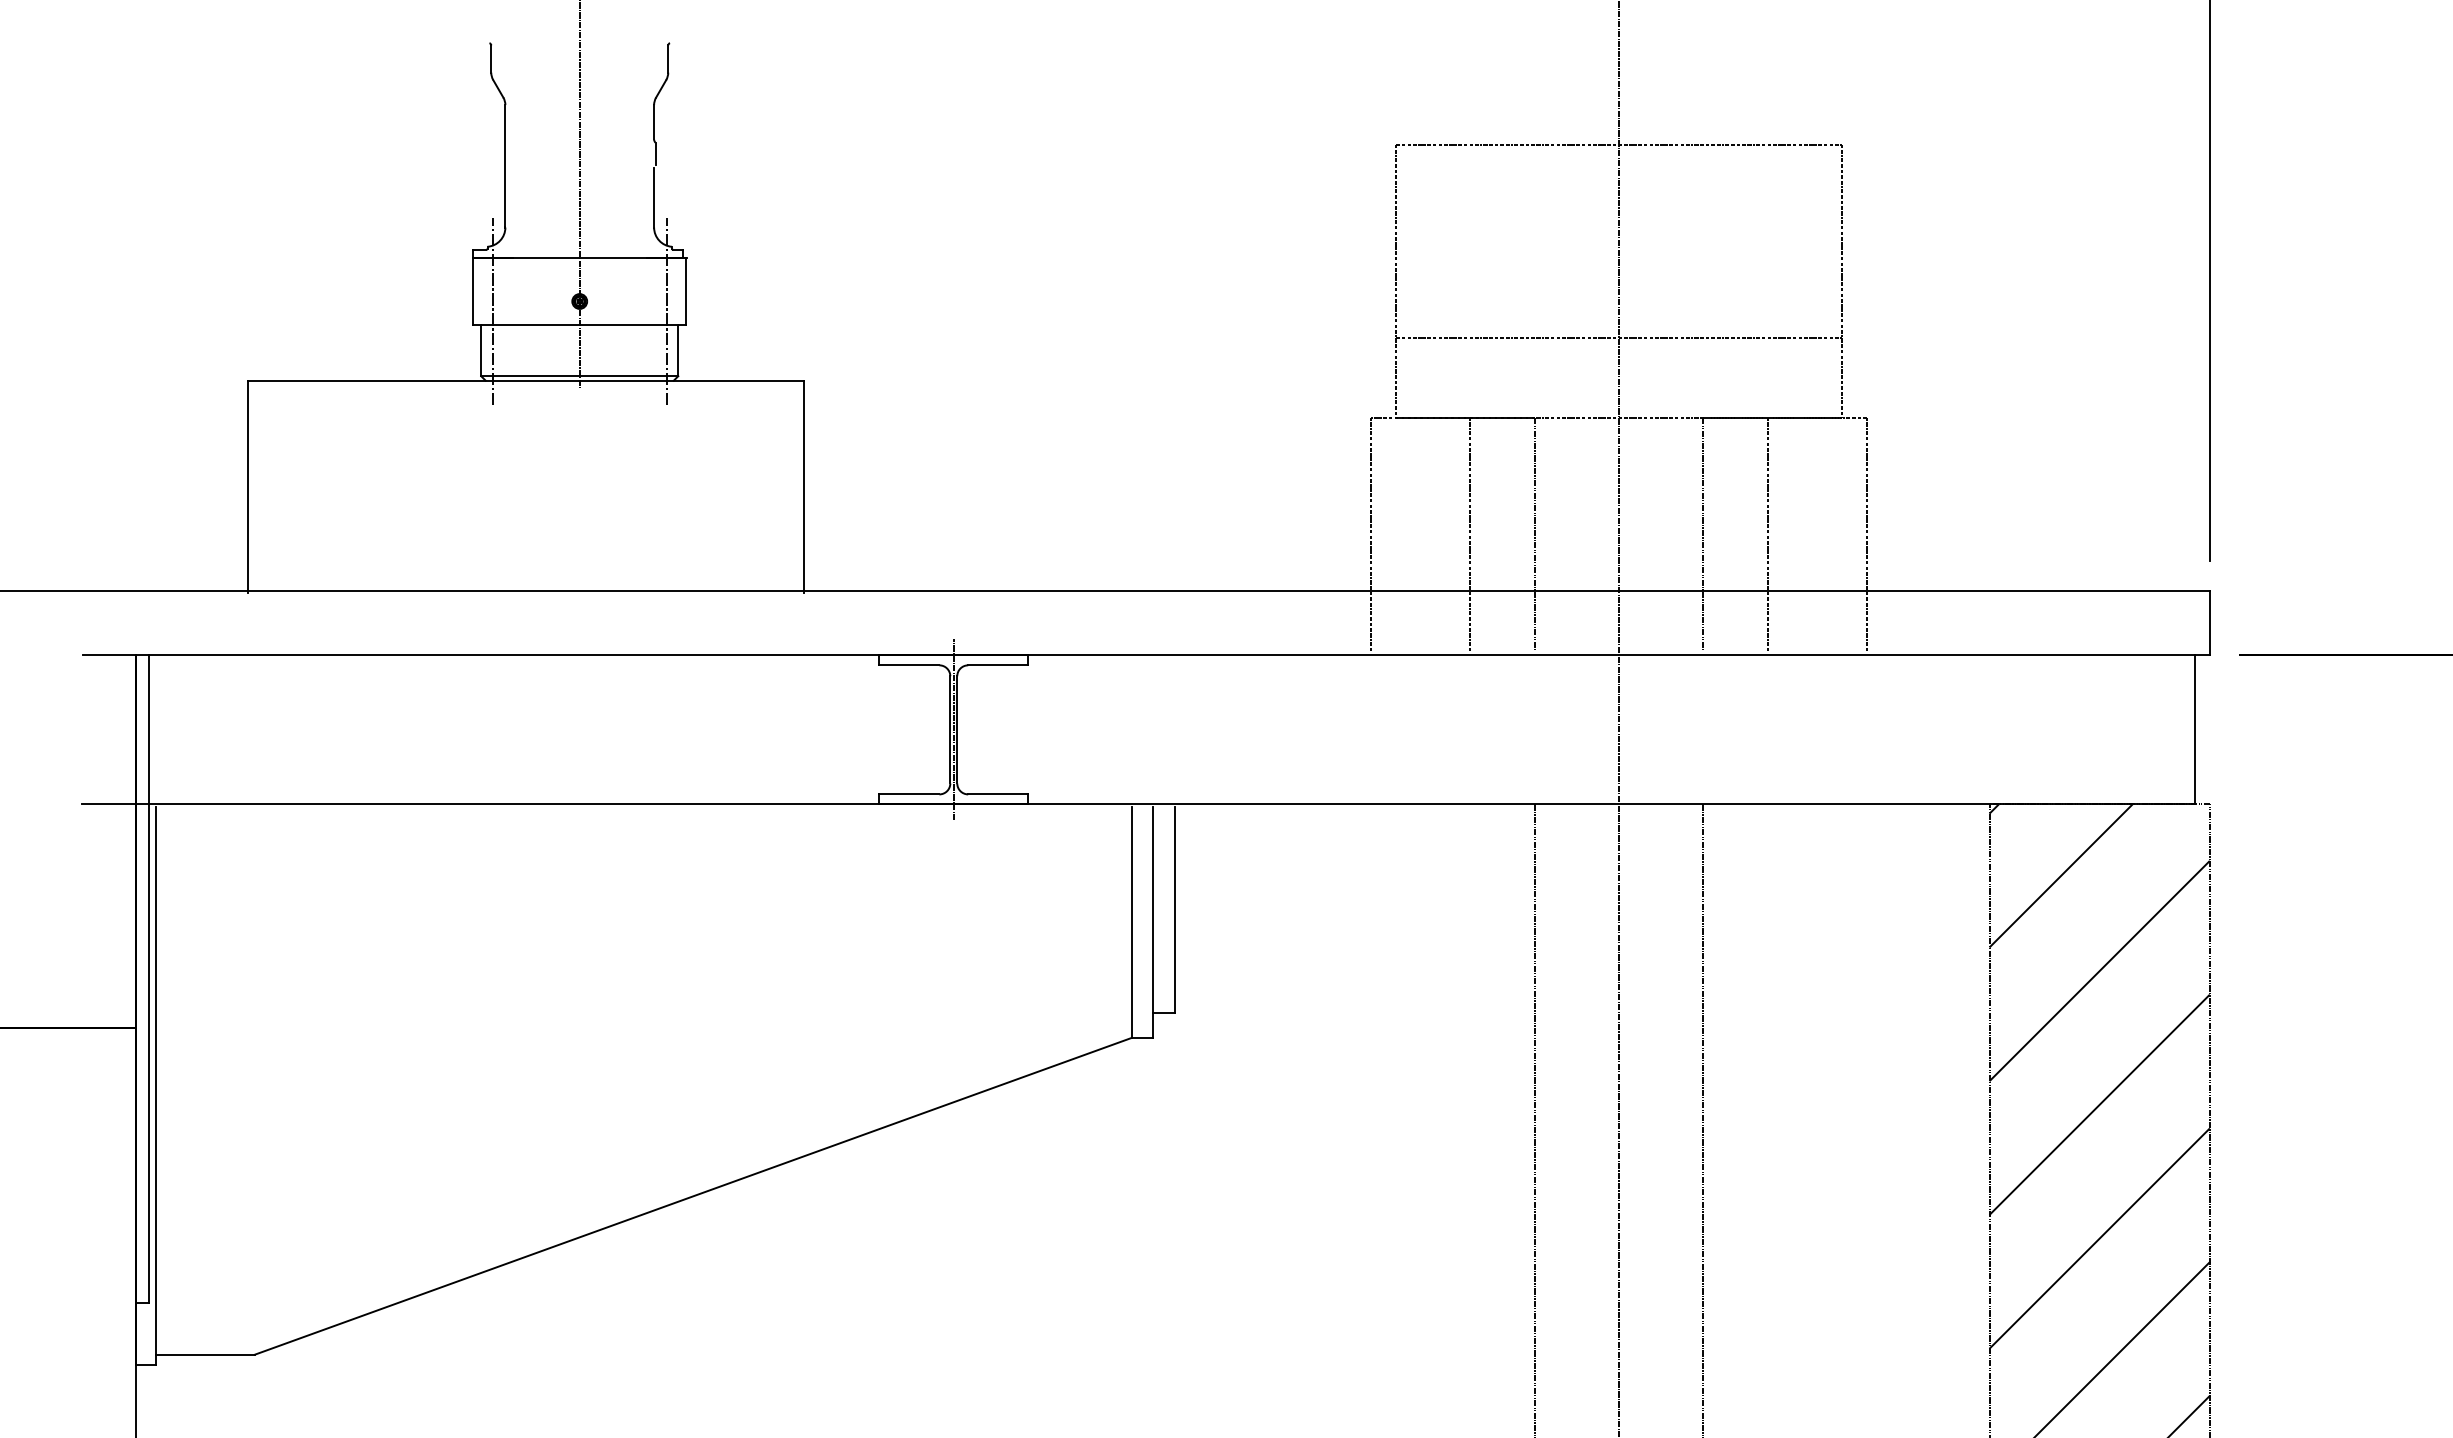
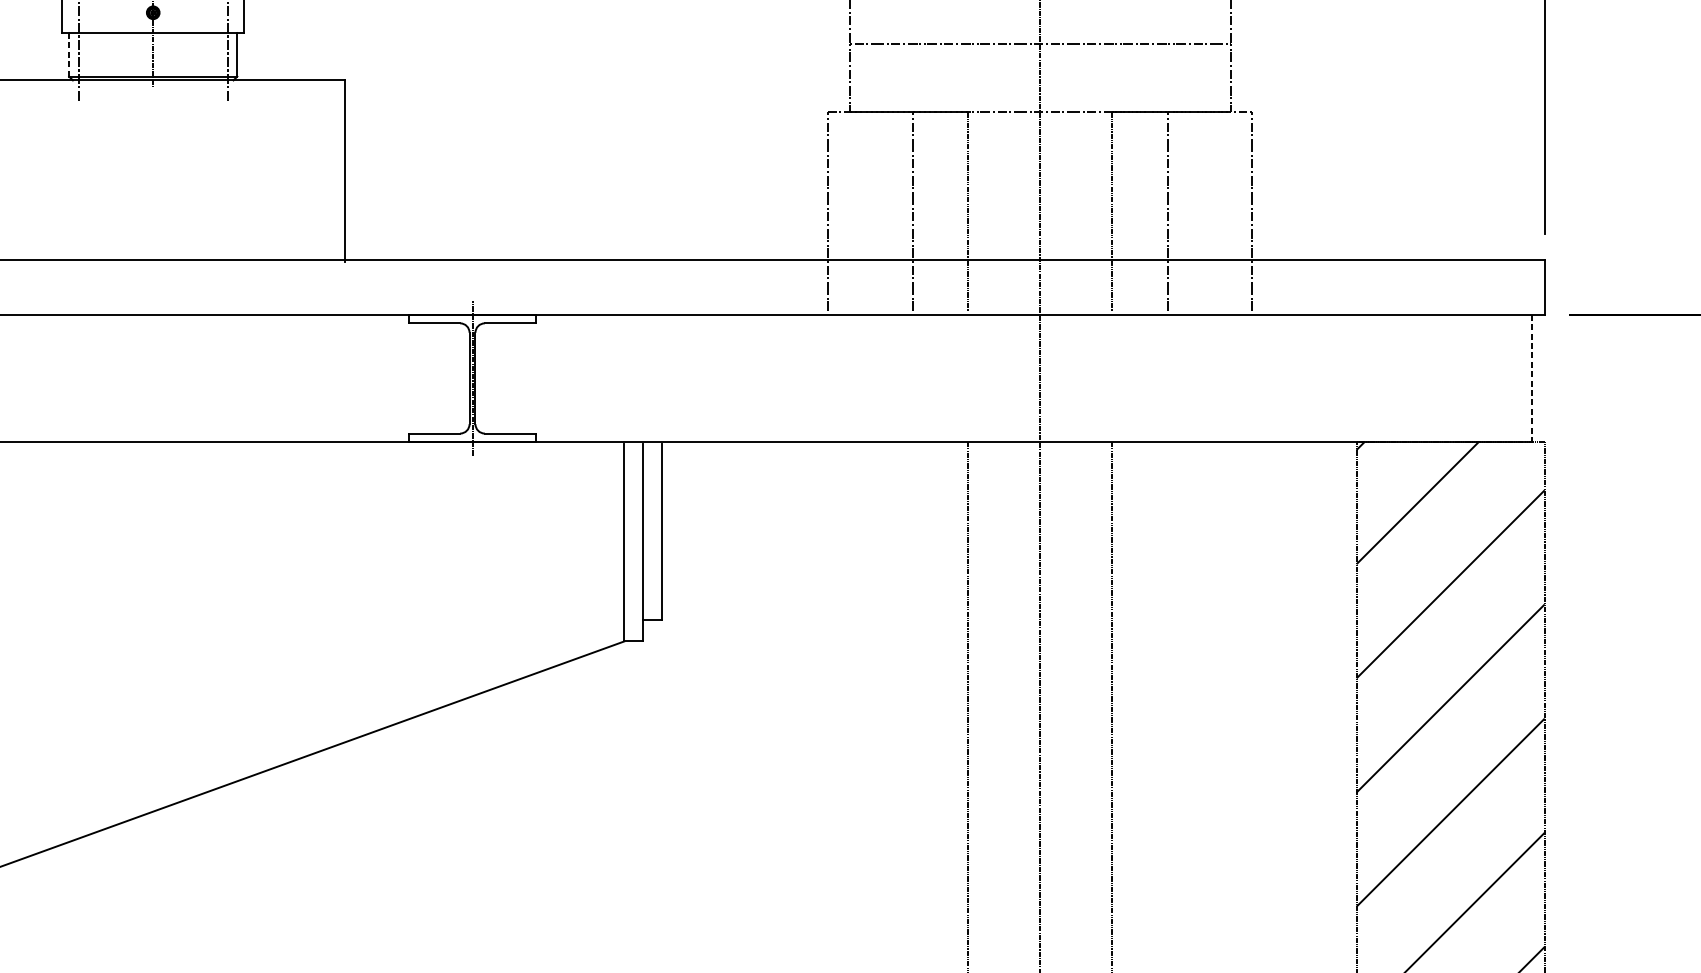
line: (481, 350) -> (69, 54), solid -> dashed
line: (2194, 730) -> (1531, 378), solid -> dashed

